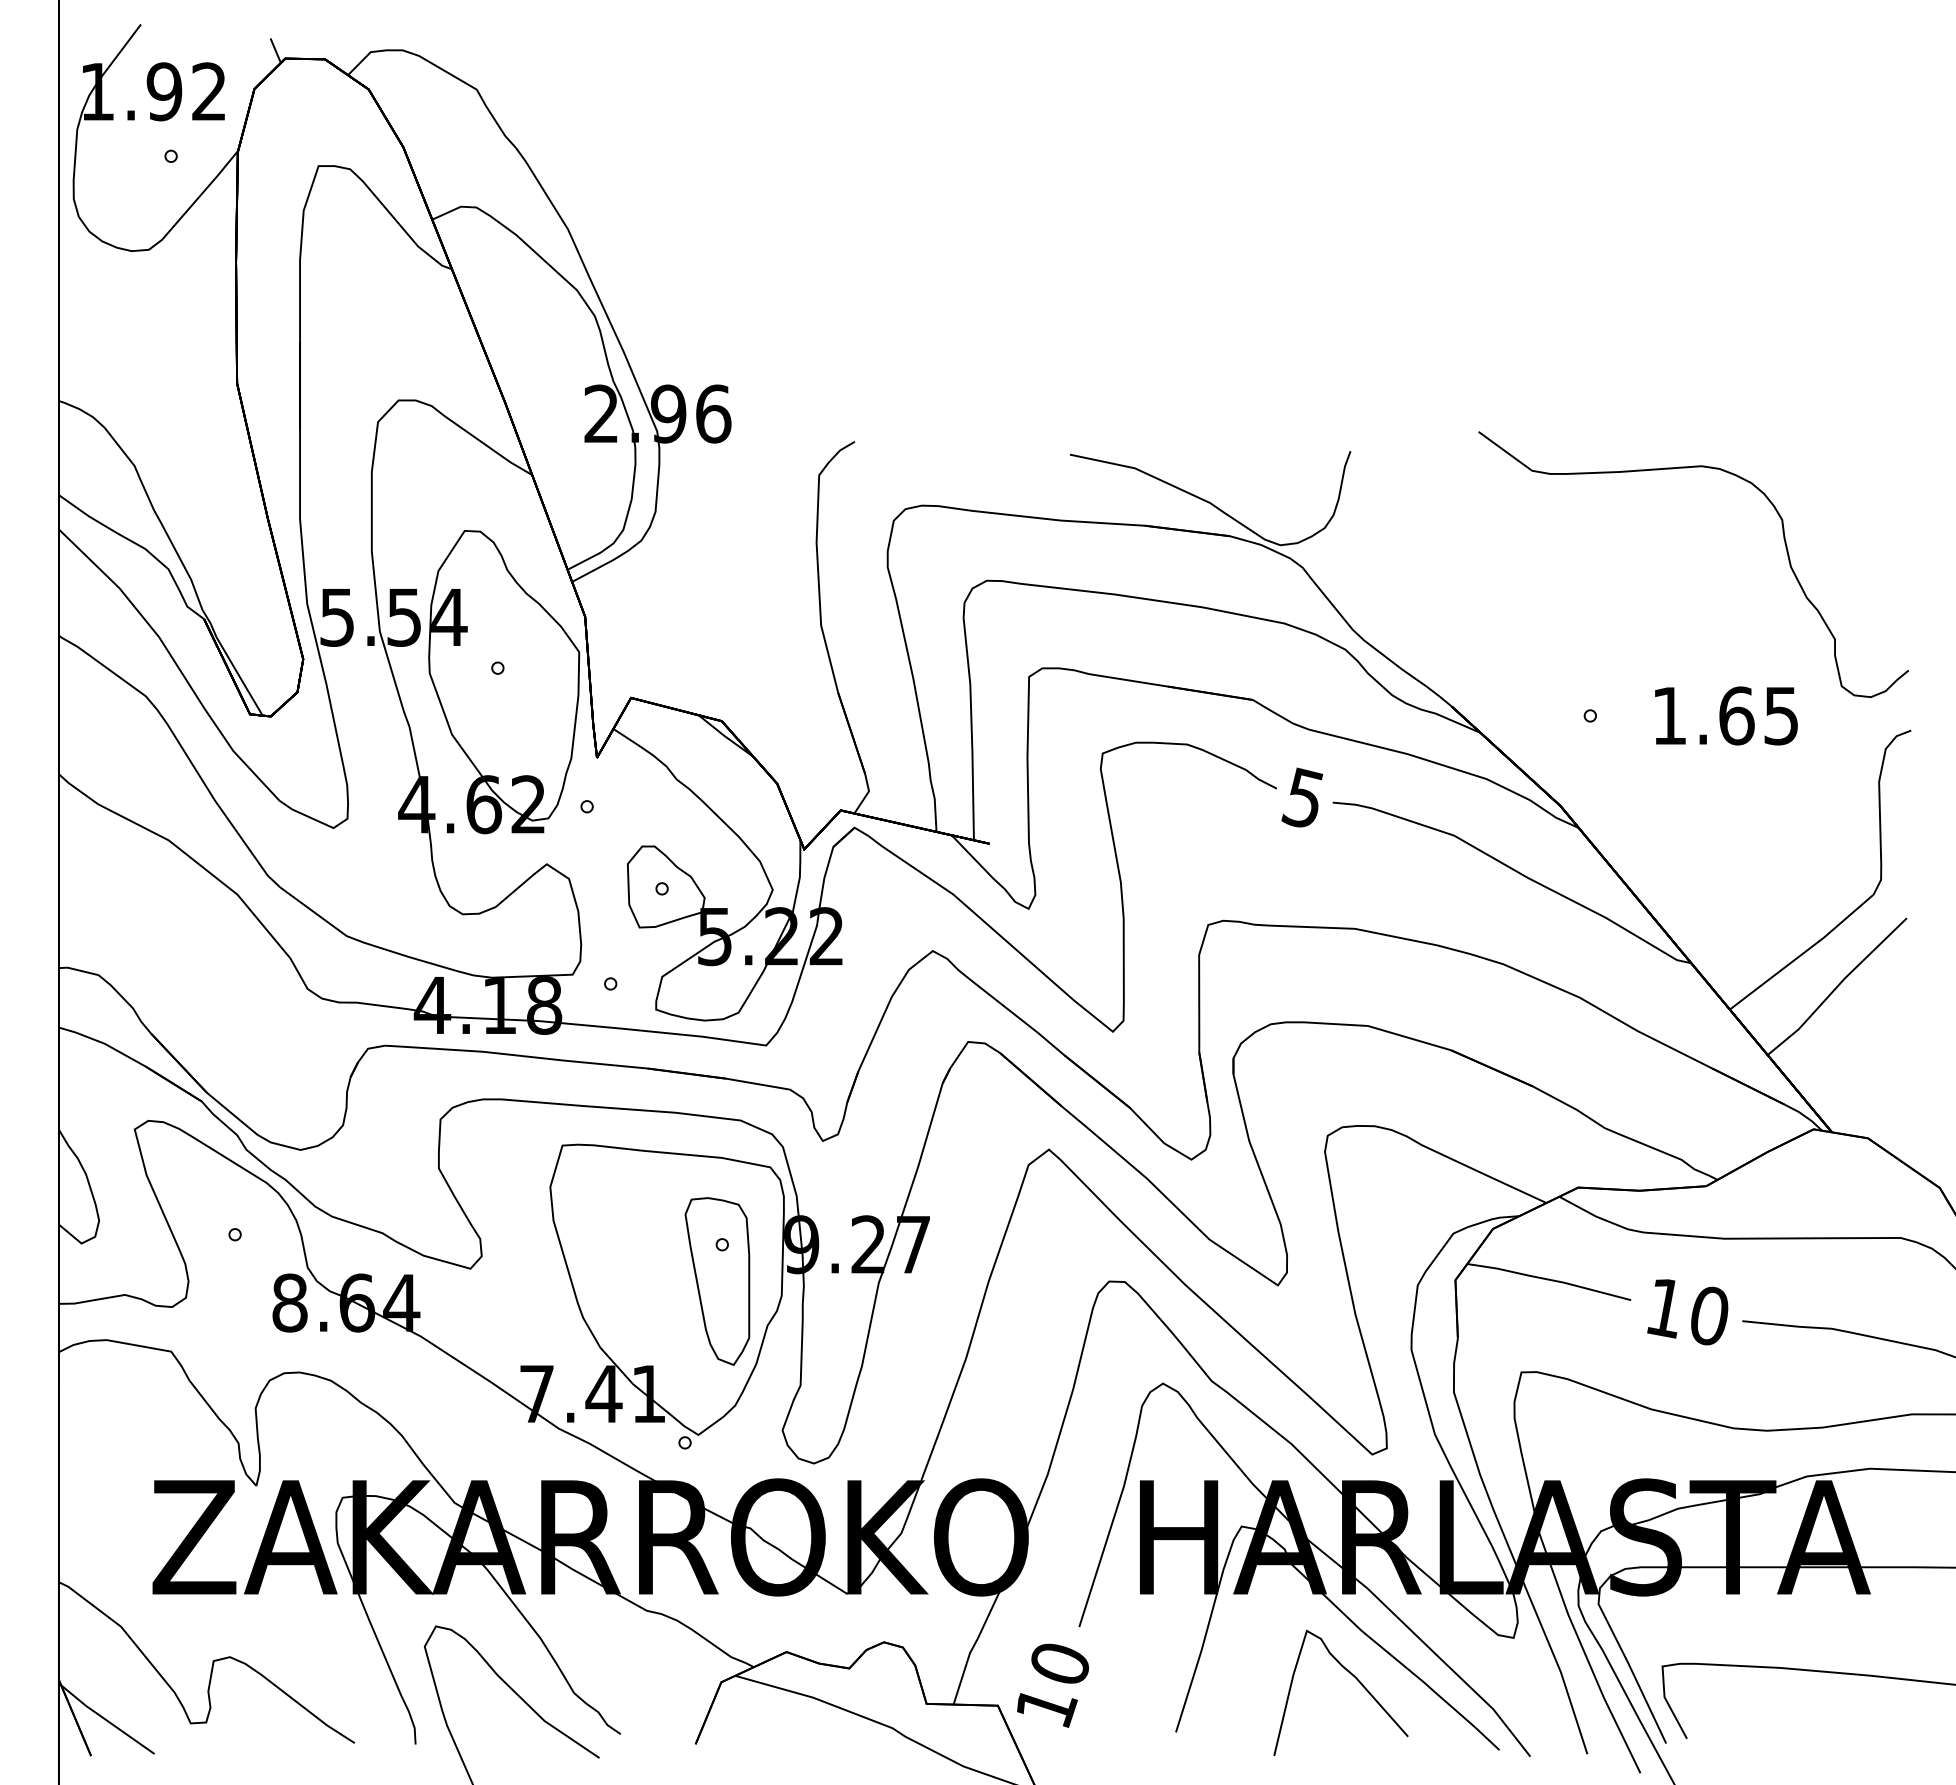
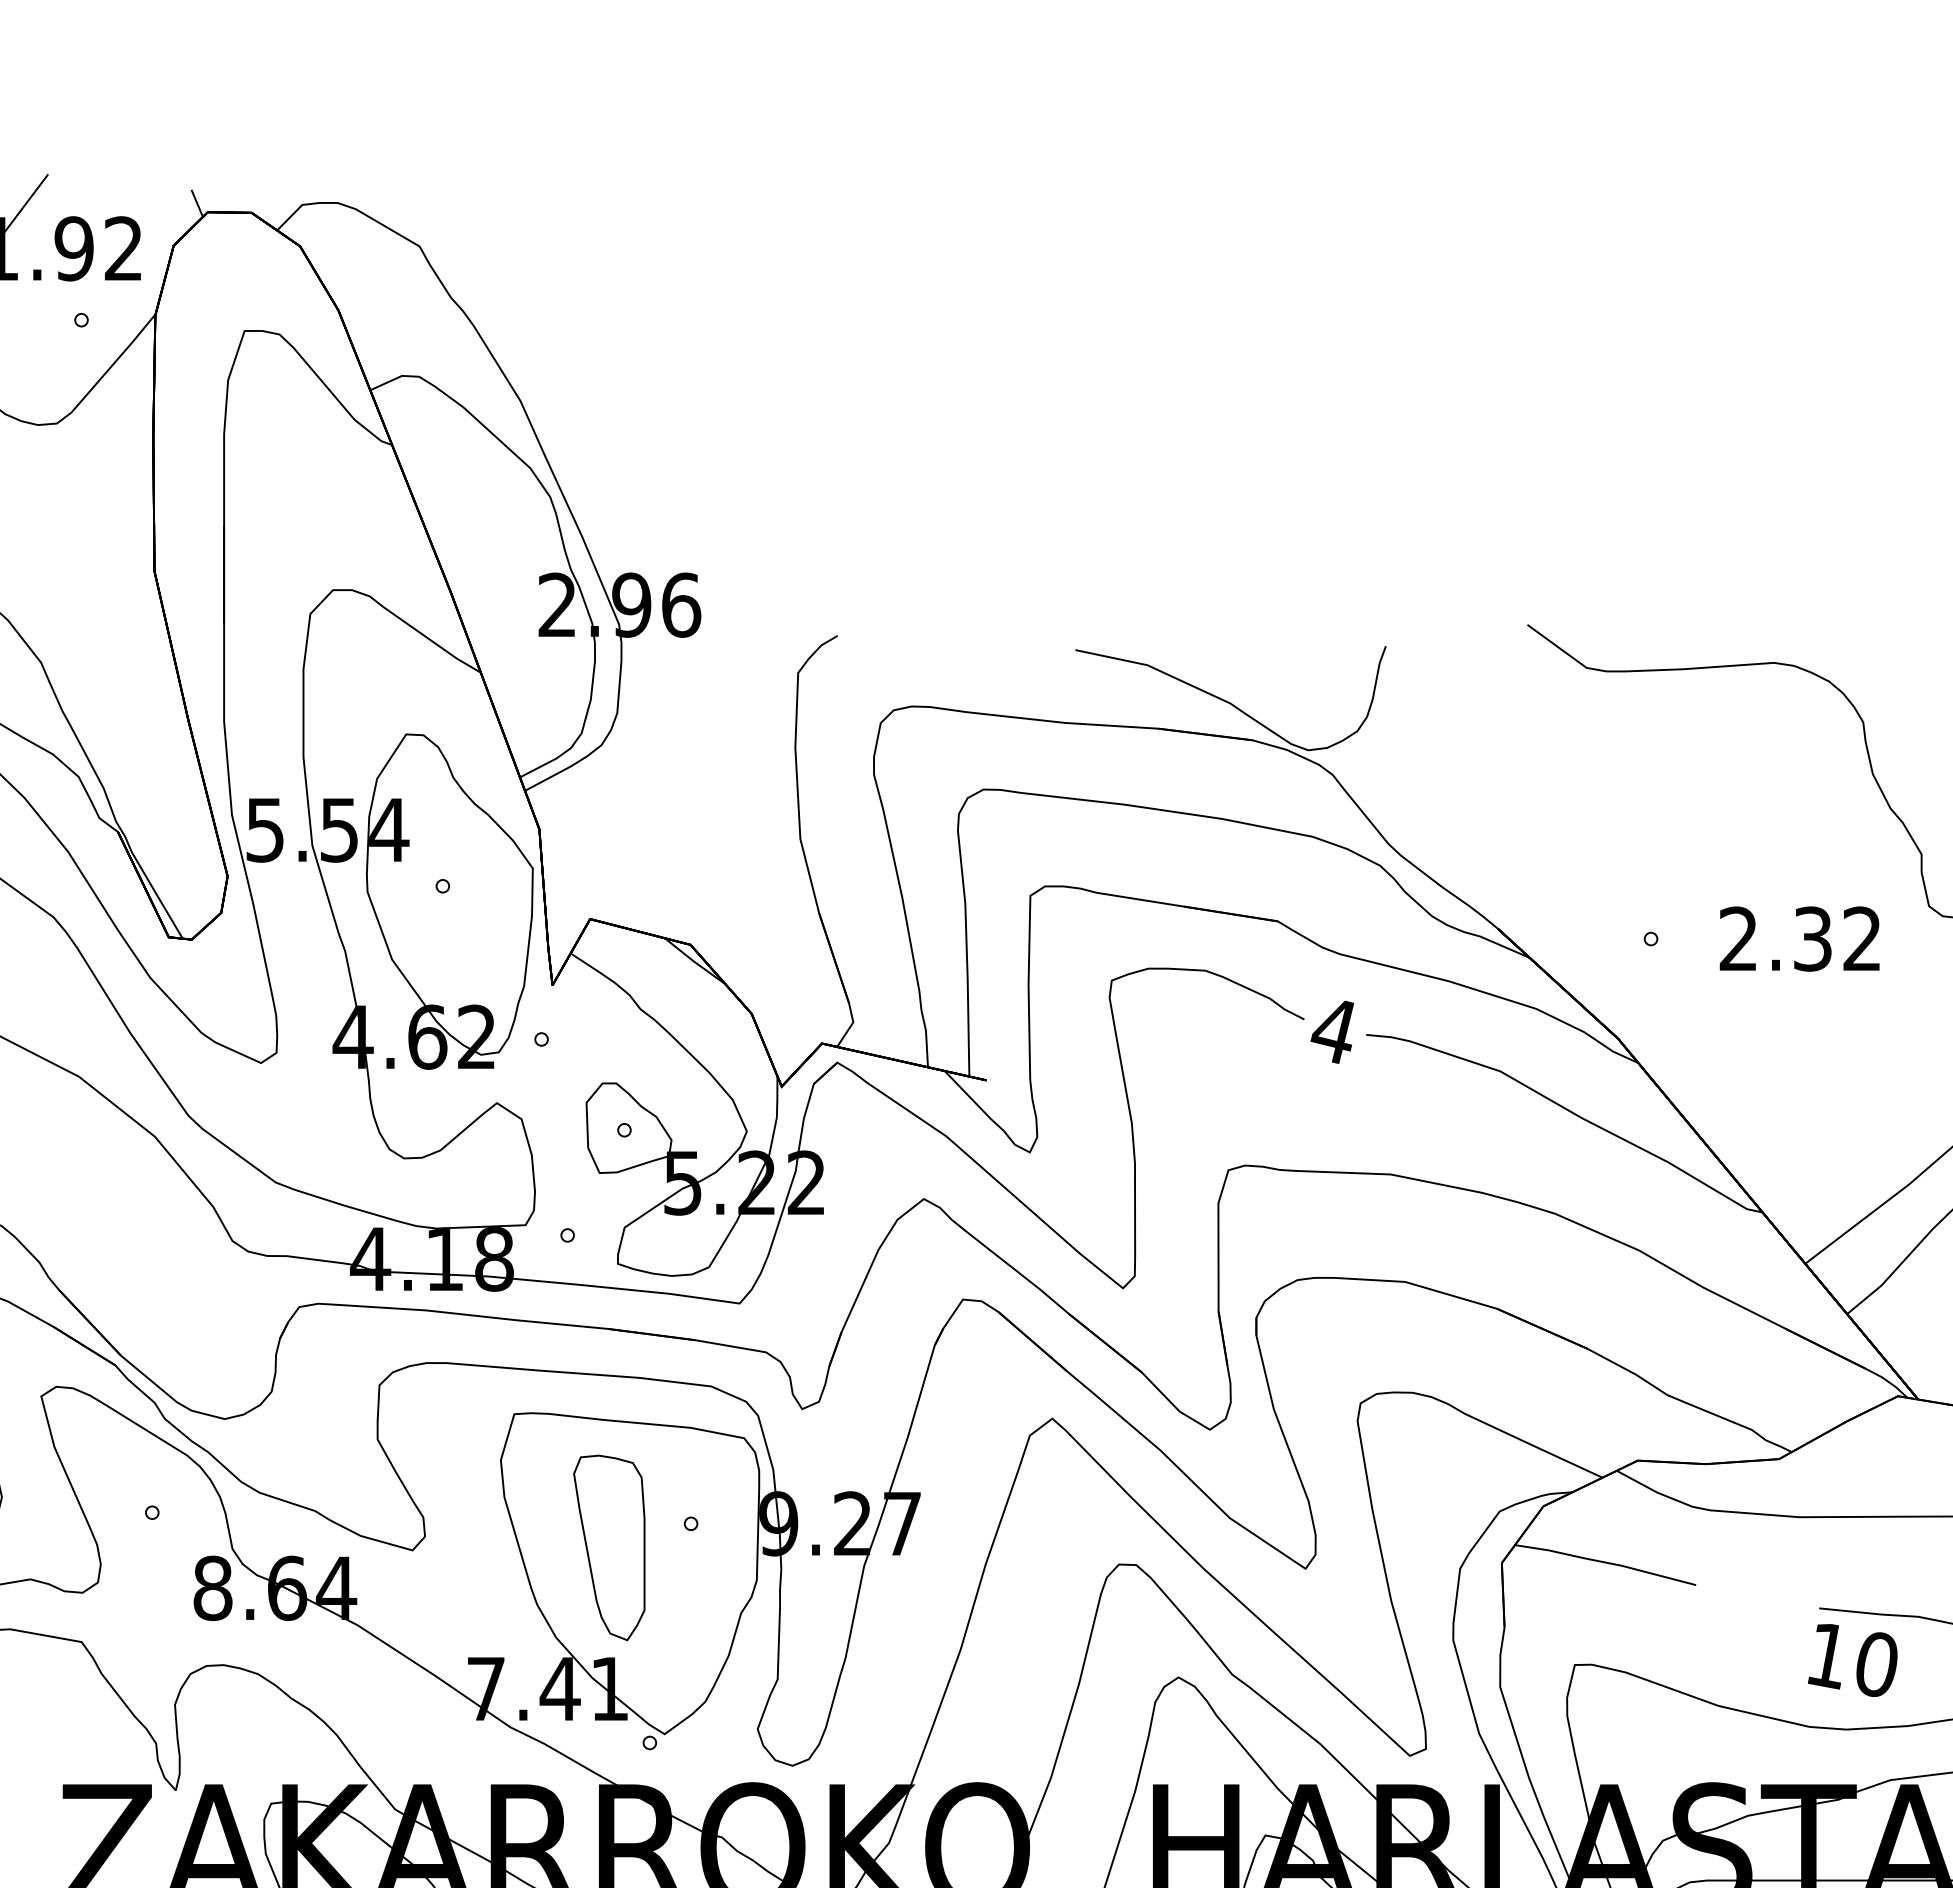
text: (1724, 715) -> (1799, 938), 1.65 -> 2.32
text: (1302, 797) -> (1332, 1029), 5 -> 4
part: (717, 1281) -> (609, 1547), moved
text: (1687, 1312) -> (1852, 1660), moved

